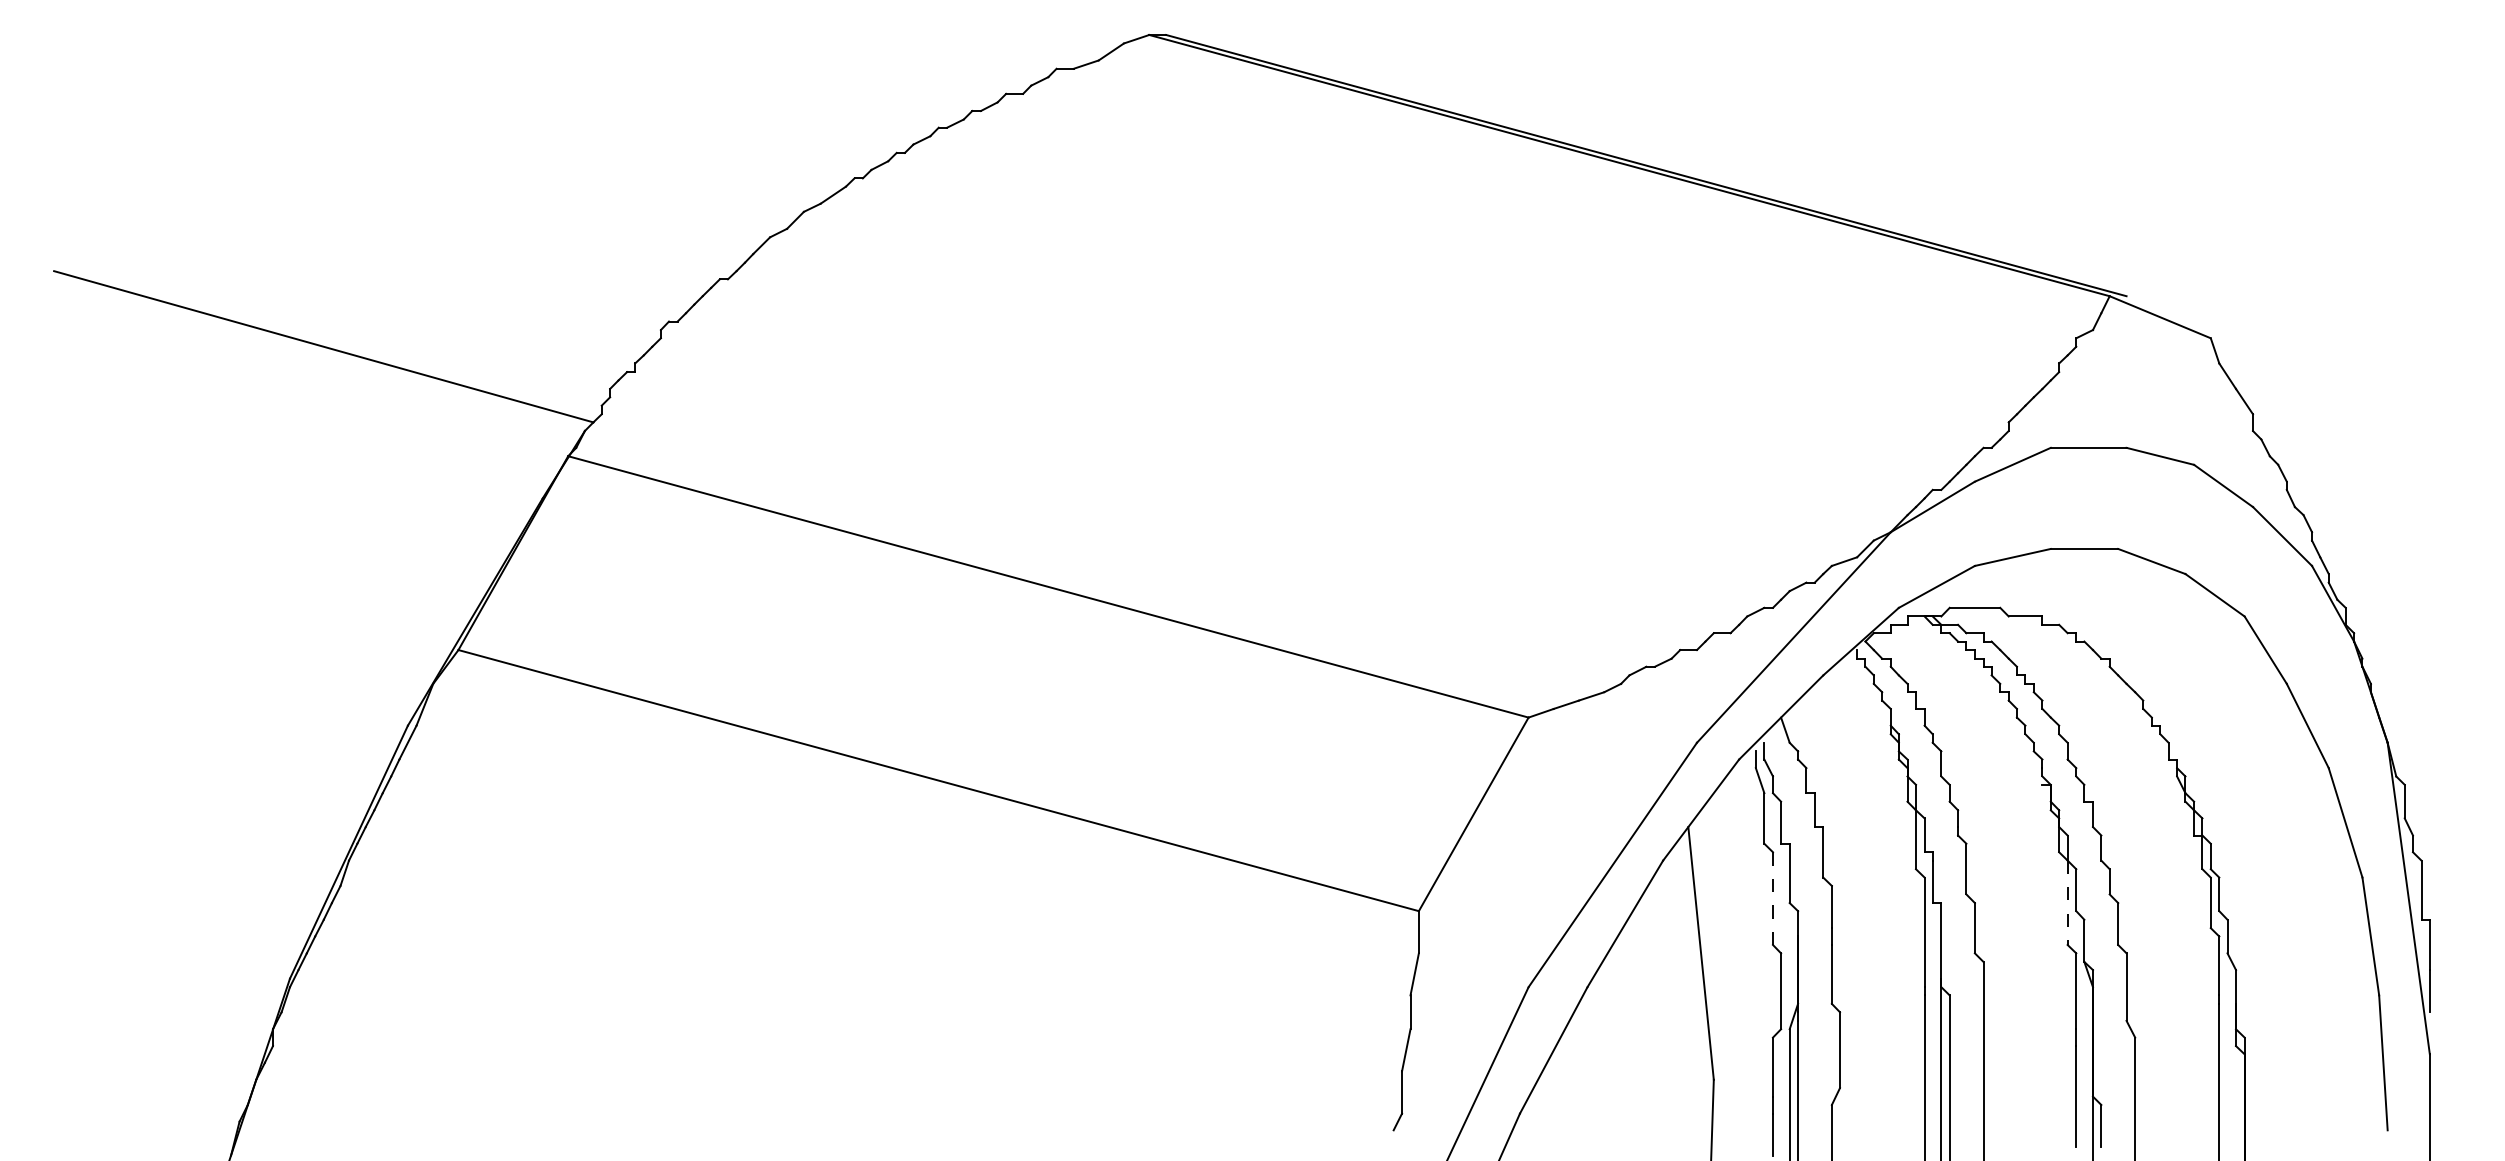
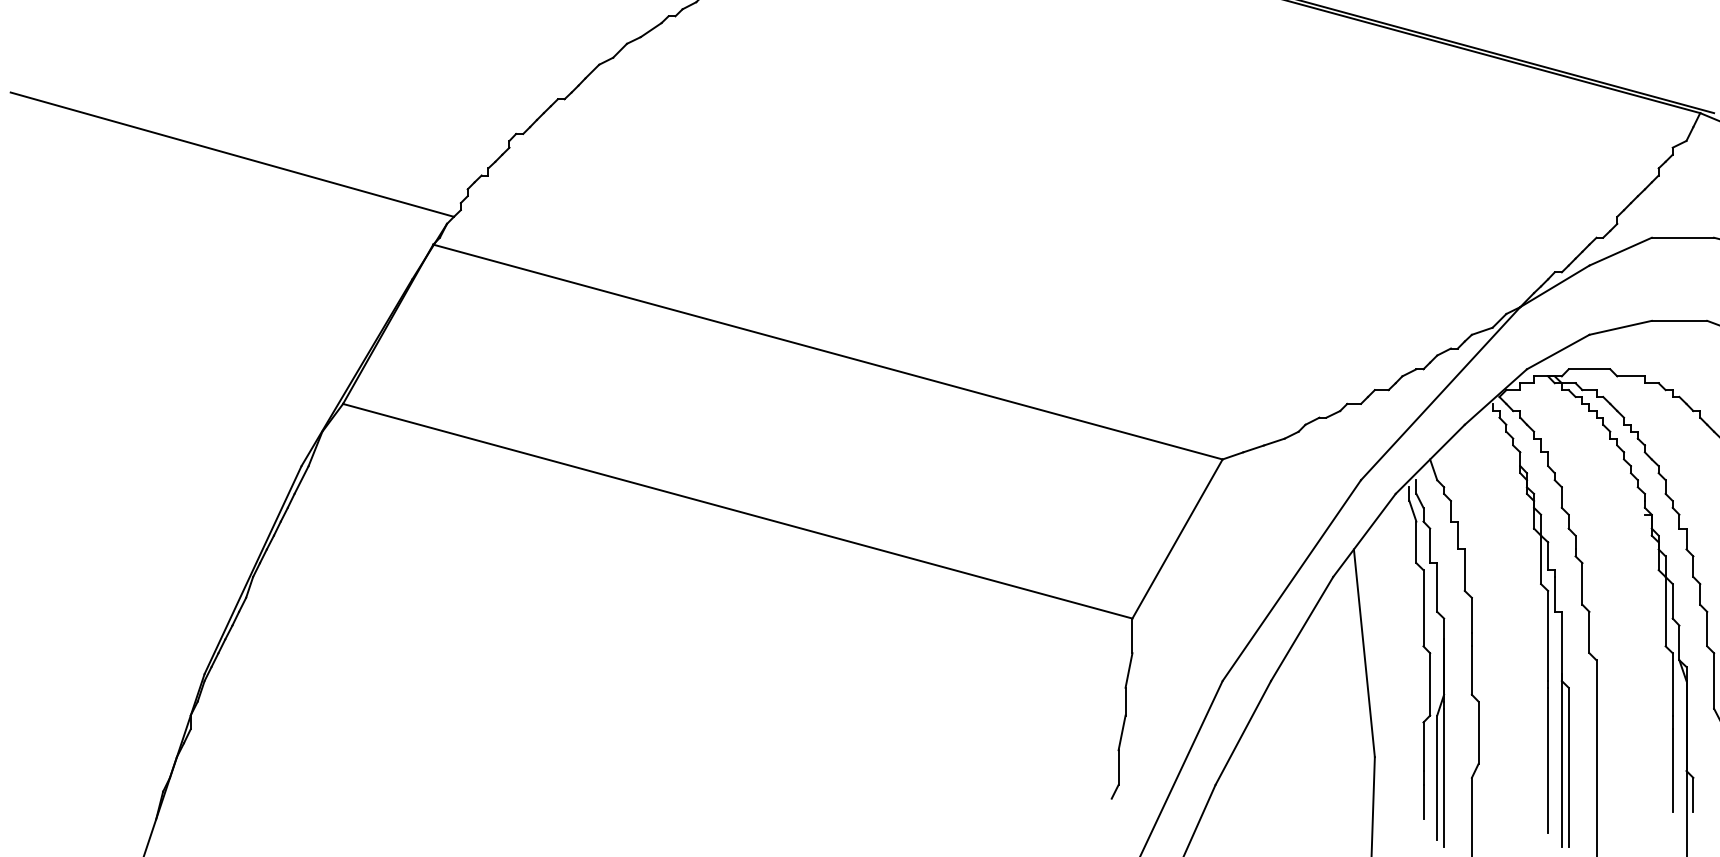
line: (1772, 899) -> (1423, 608), dashed -> solid
line: (2067, 903) -> (1665, 612), dashed -> solid

